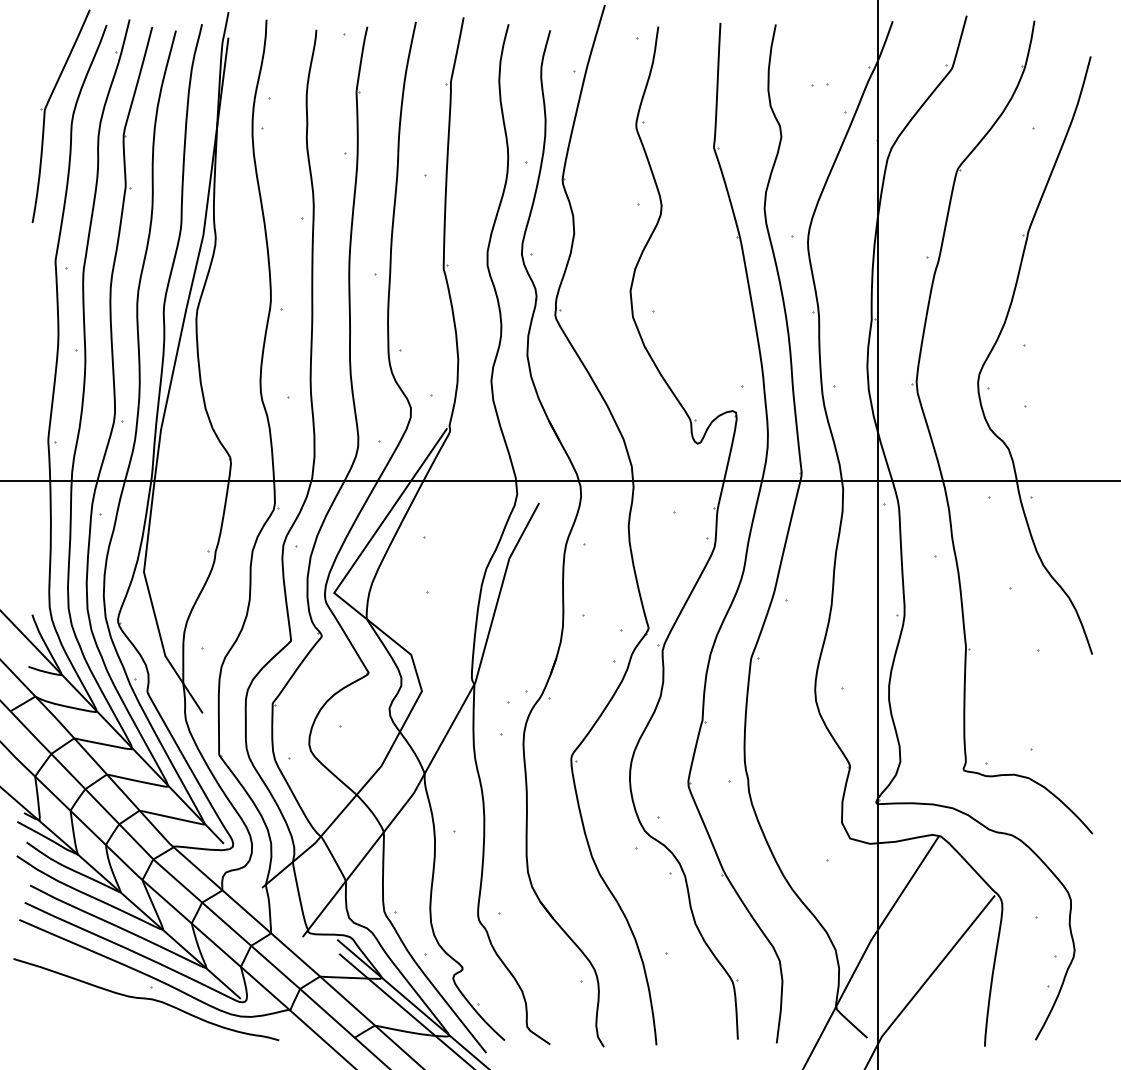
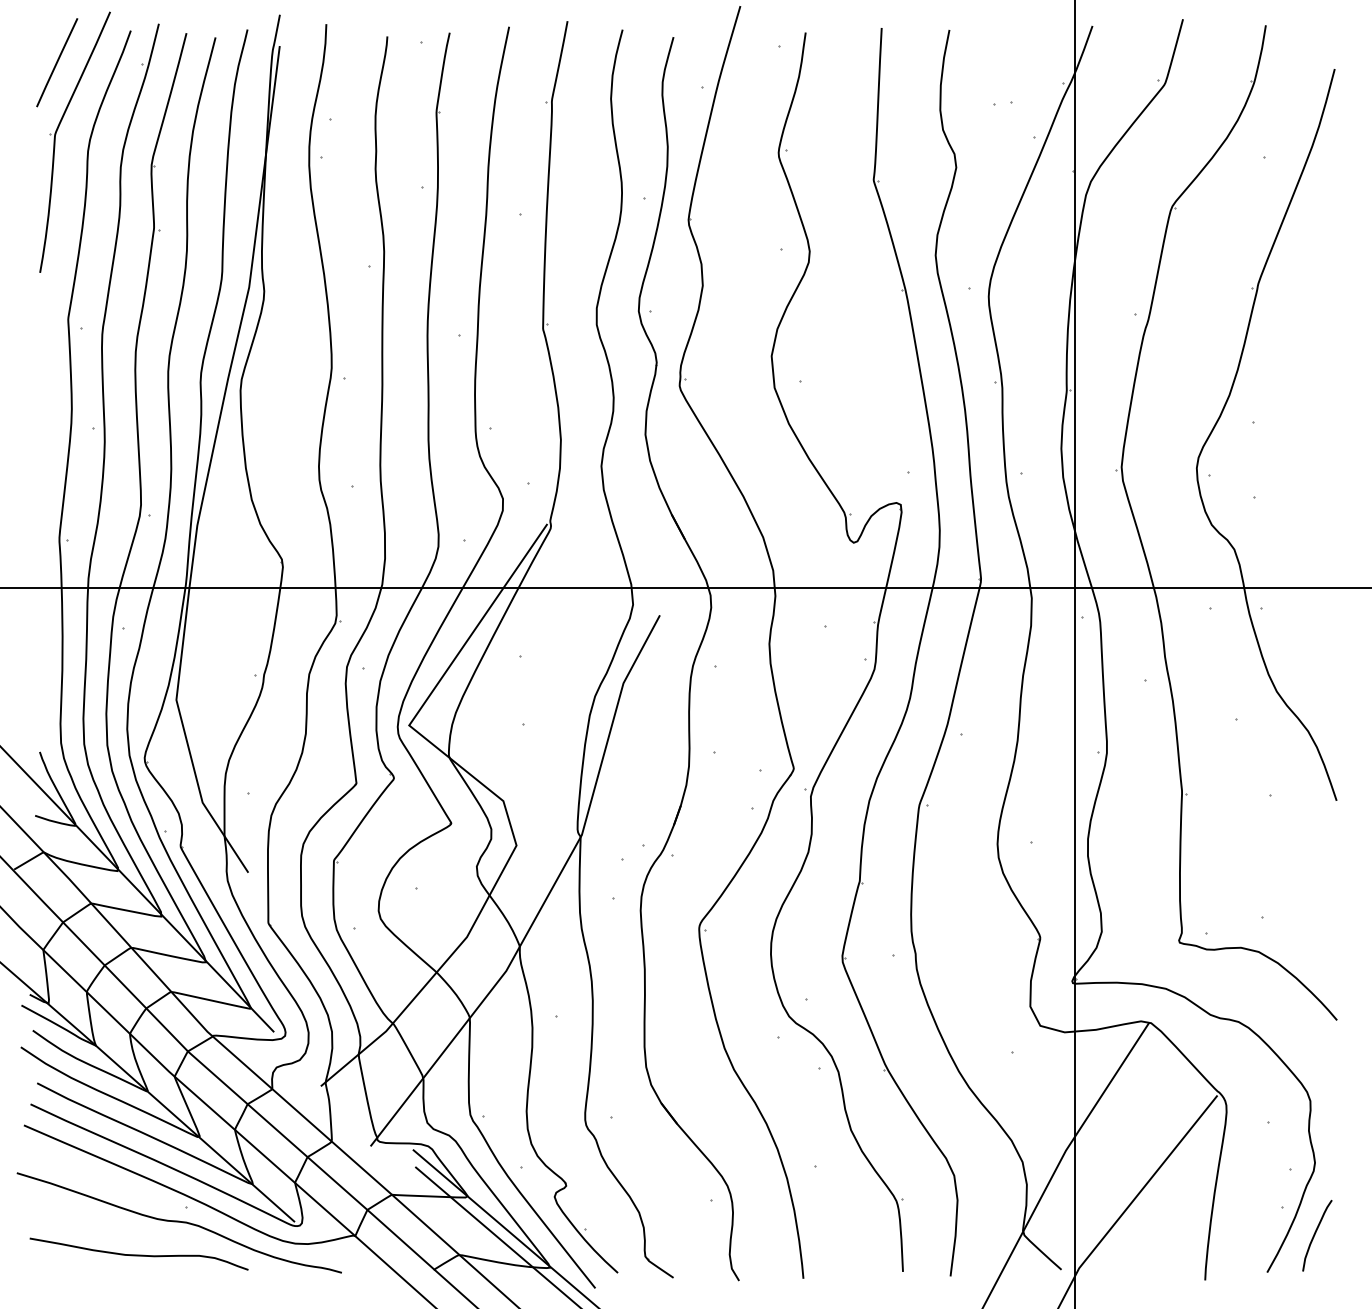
line: (46, 51) -> (57, 62), added
curve: (1075, 1009) -> (1315, 1235), added
curve: (112, 1025) -> (138, 1254), added

